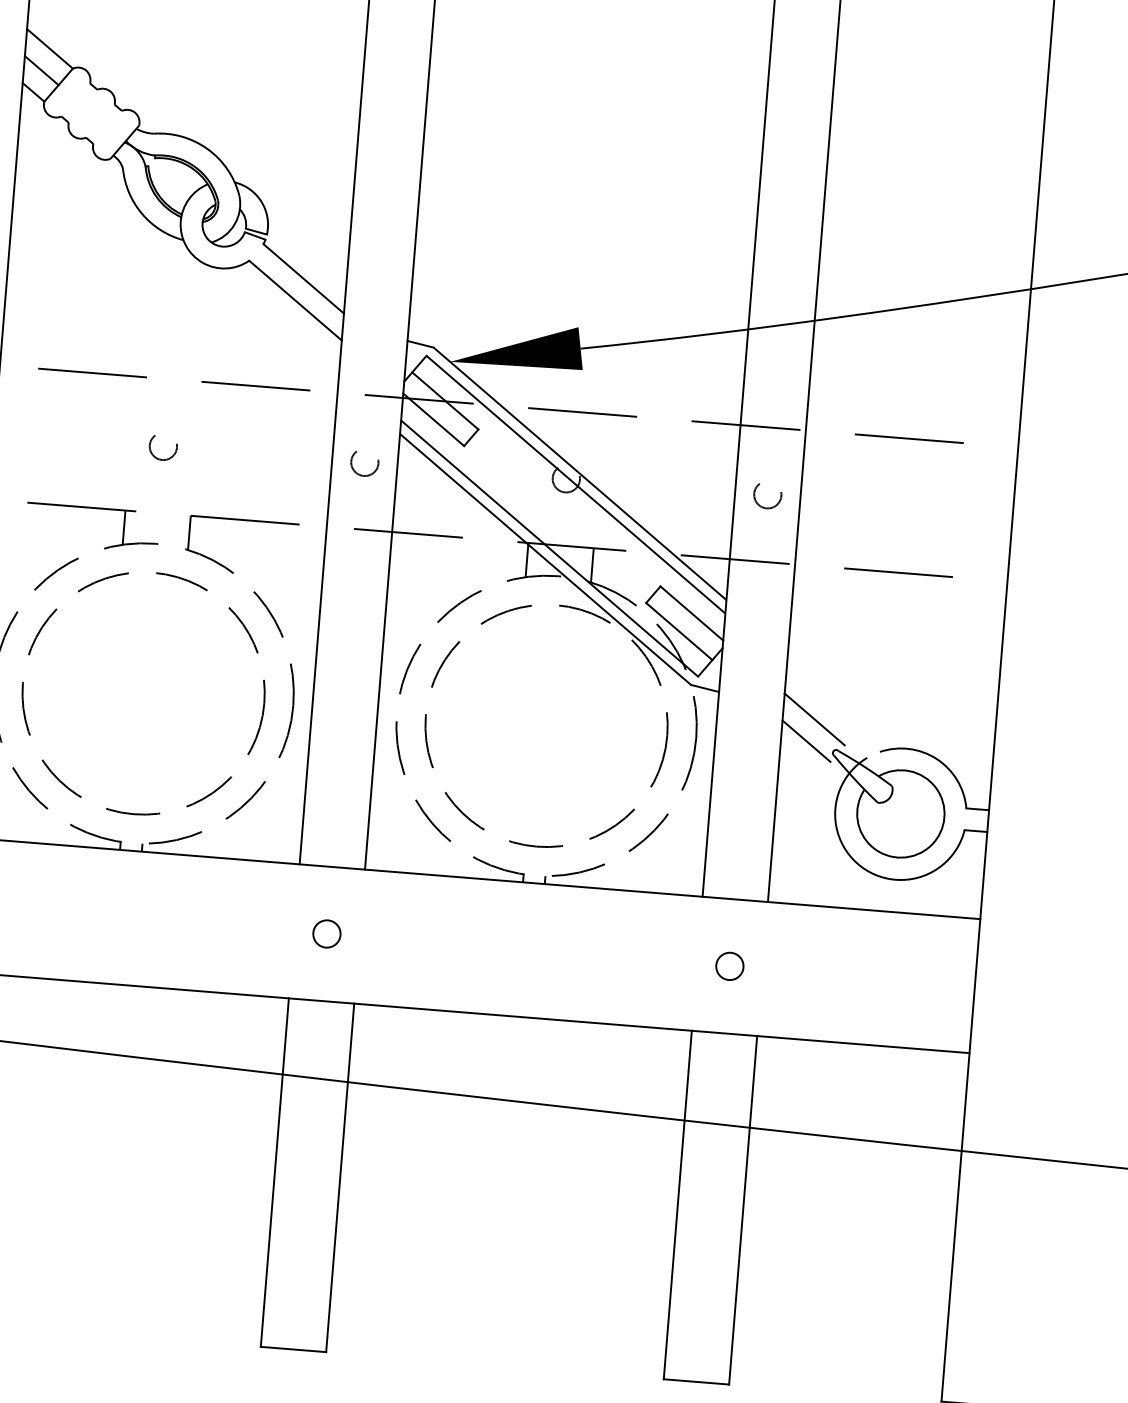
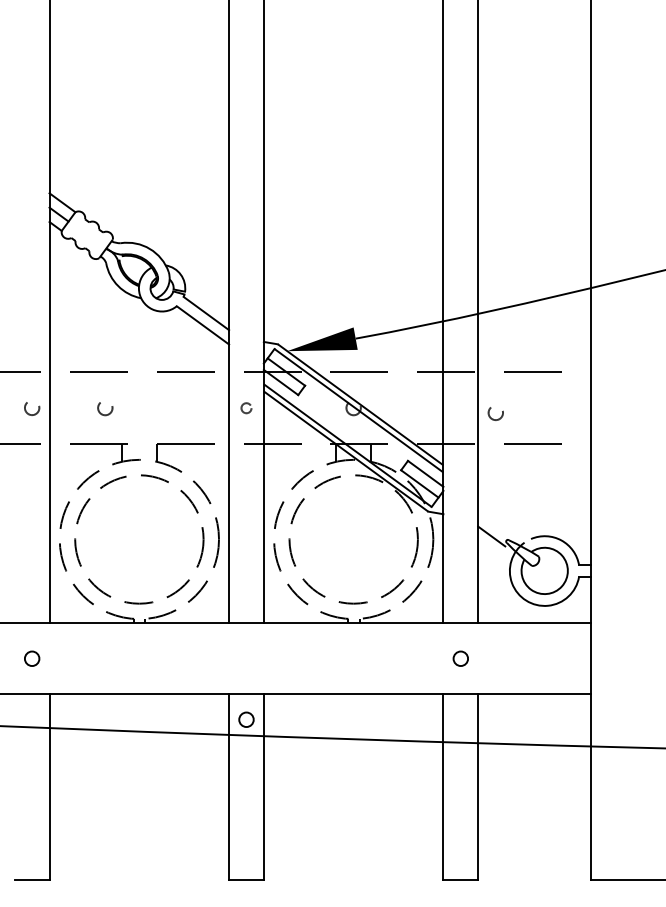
circle: (163, 449) -> (105, 409), moved
circle: (364, 463) -> (246, 408), size x0.7
circle: (767, 495) -> (495, 413), moved
line: (815, 719) -> (495, 524), removed
circle: (326, 933) -> (246, 719), moved

